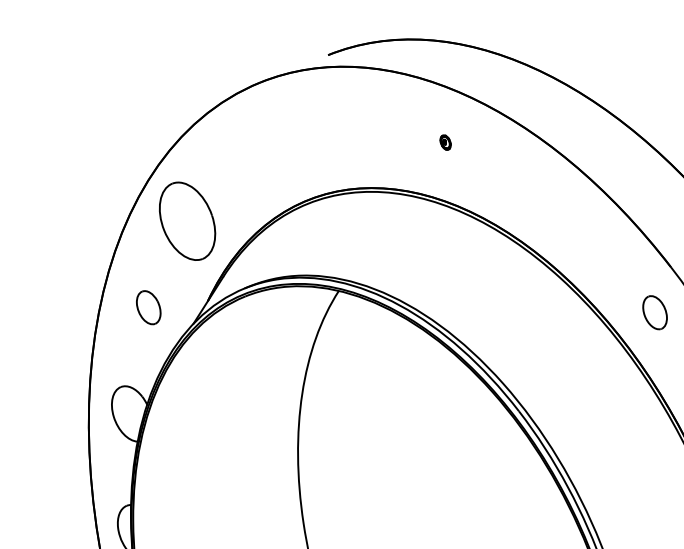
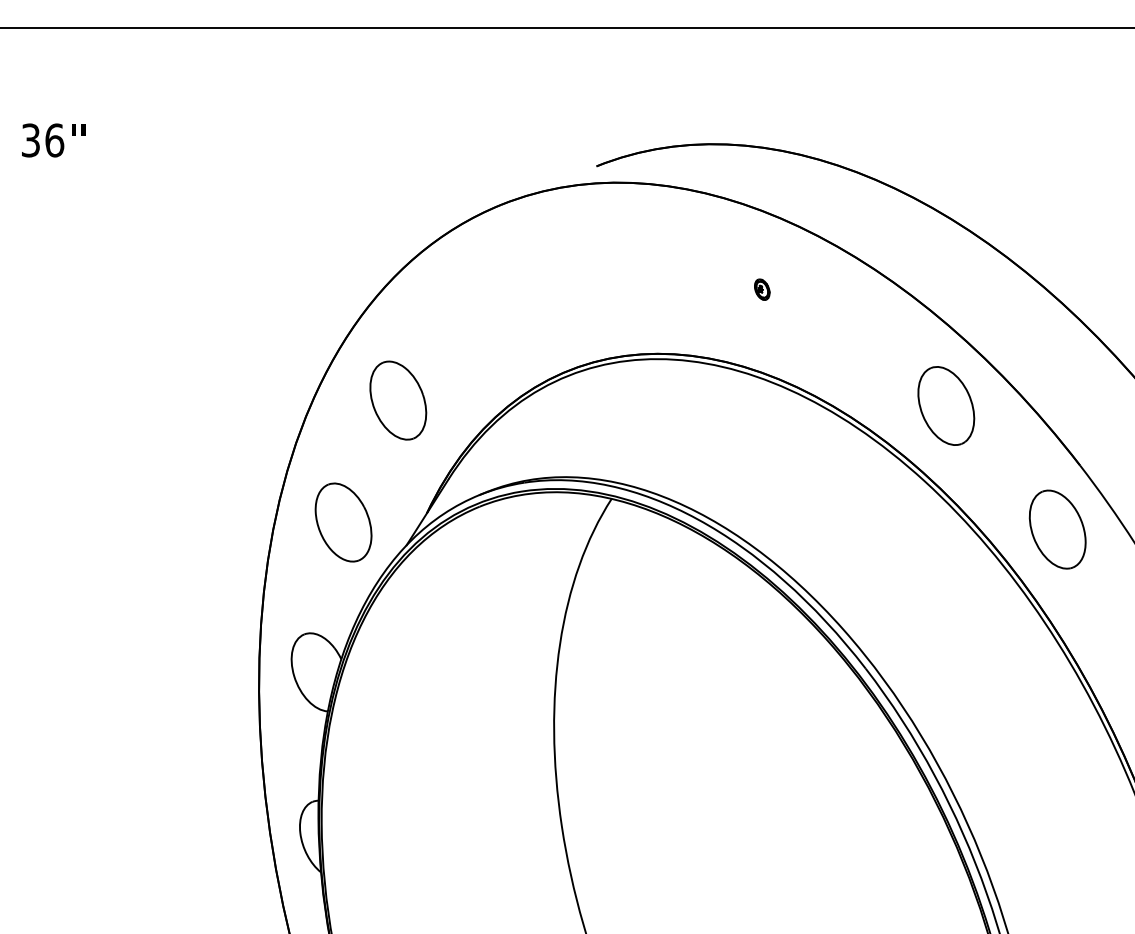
part: (187, 221) -> (398, 400), size x0.71
part: (576, 224) -> (946, 405), added
part: (148, 307) -> (343, 522), size x1.67
part: (655, 312) -> (1057, 529), size x1.67

